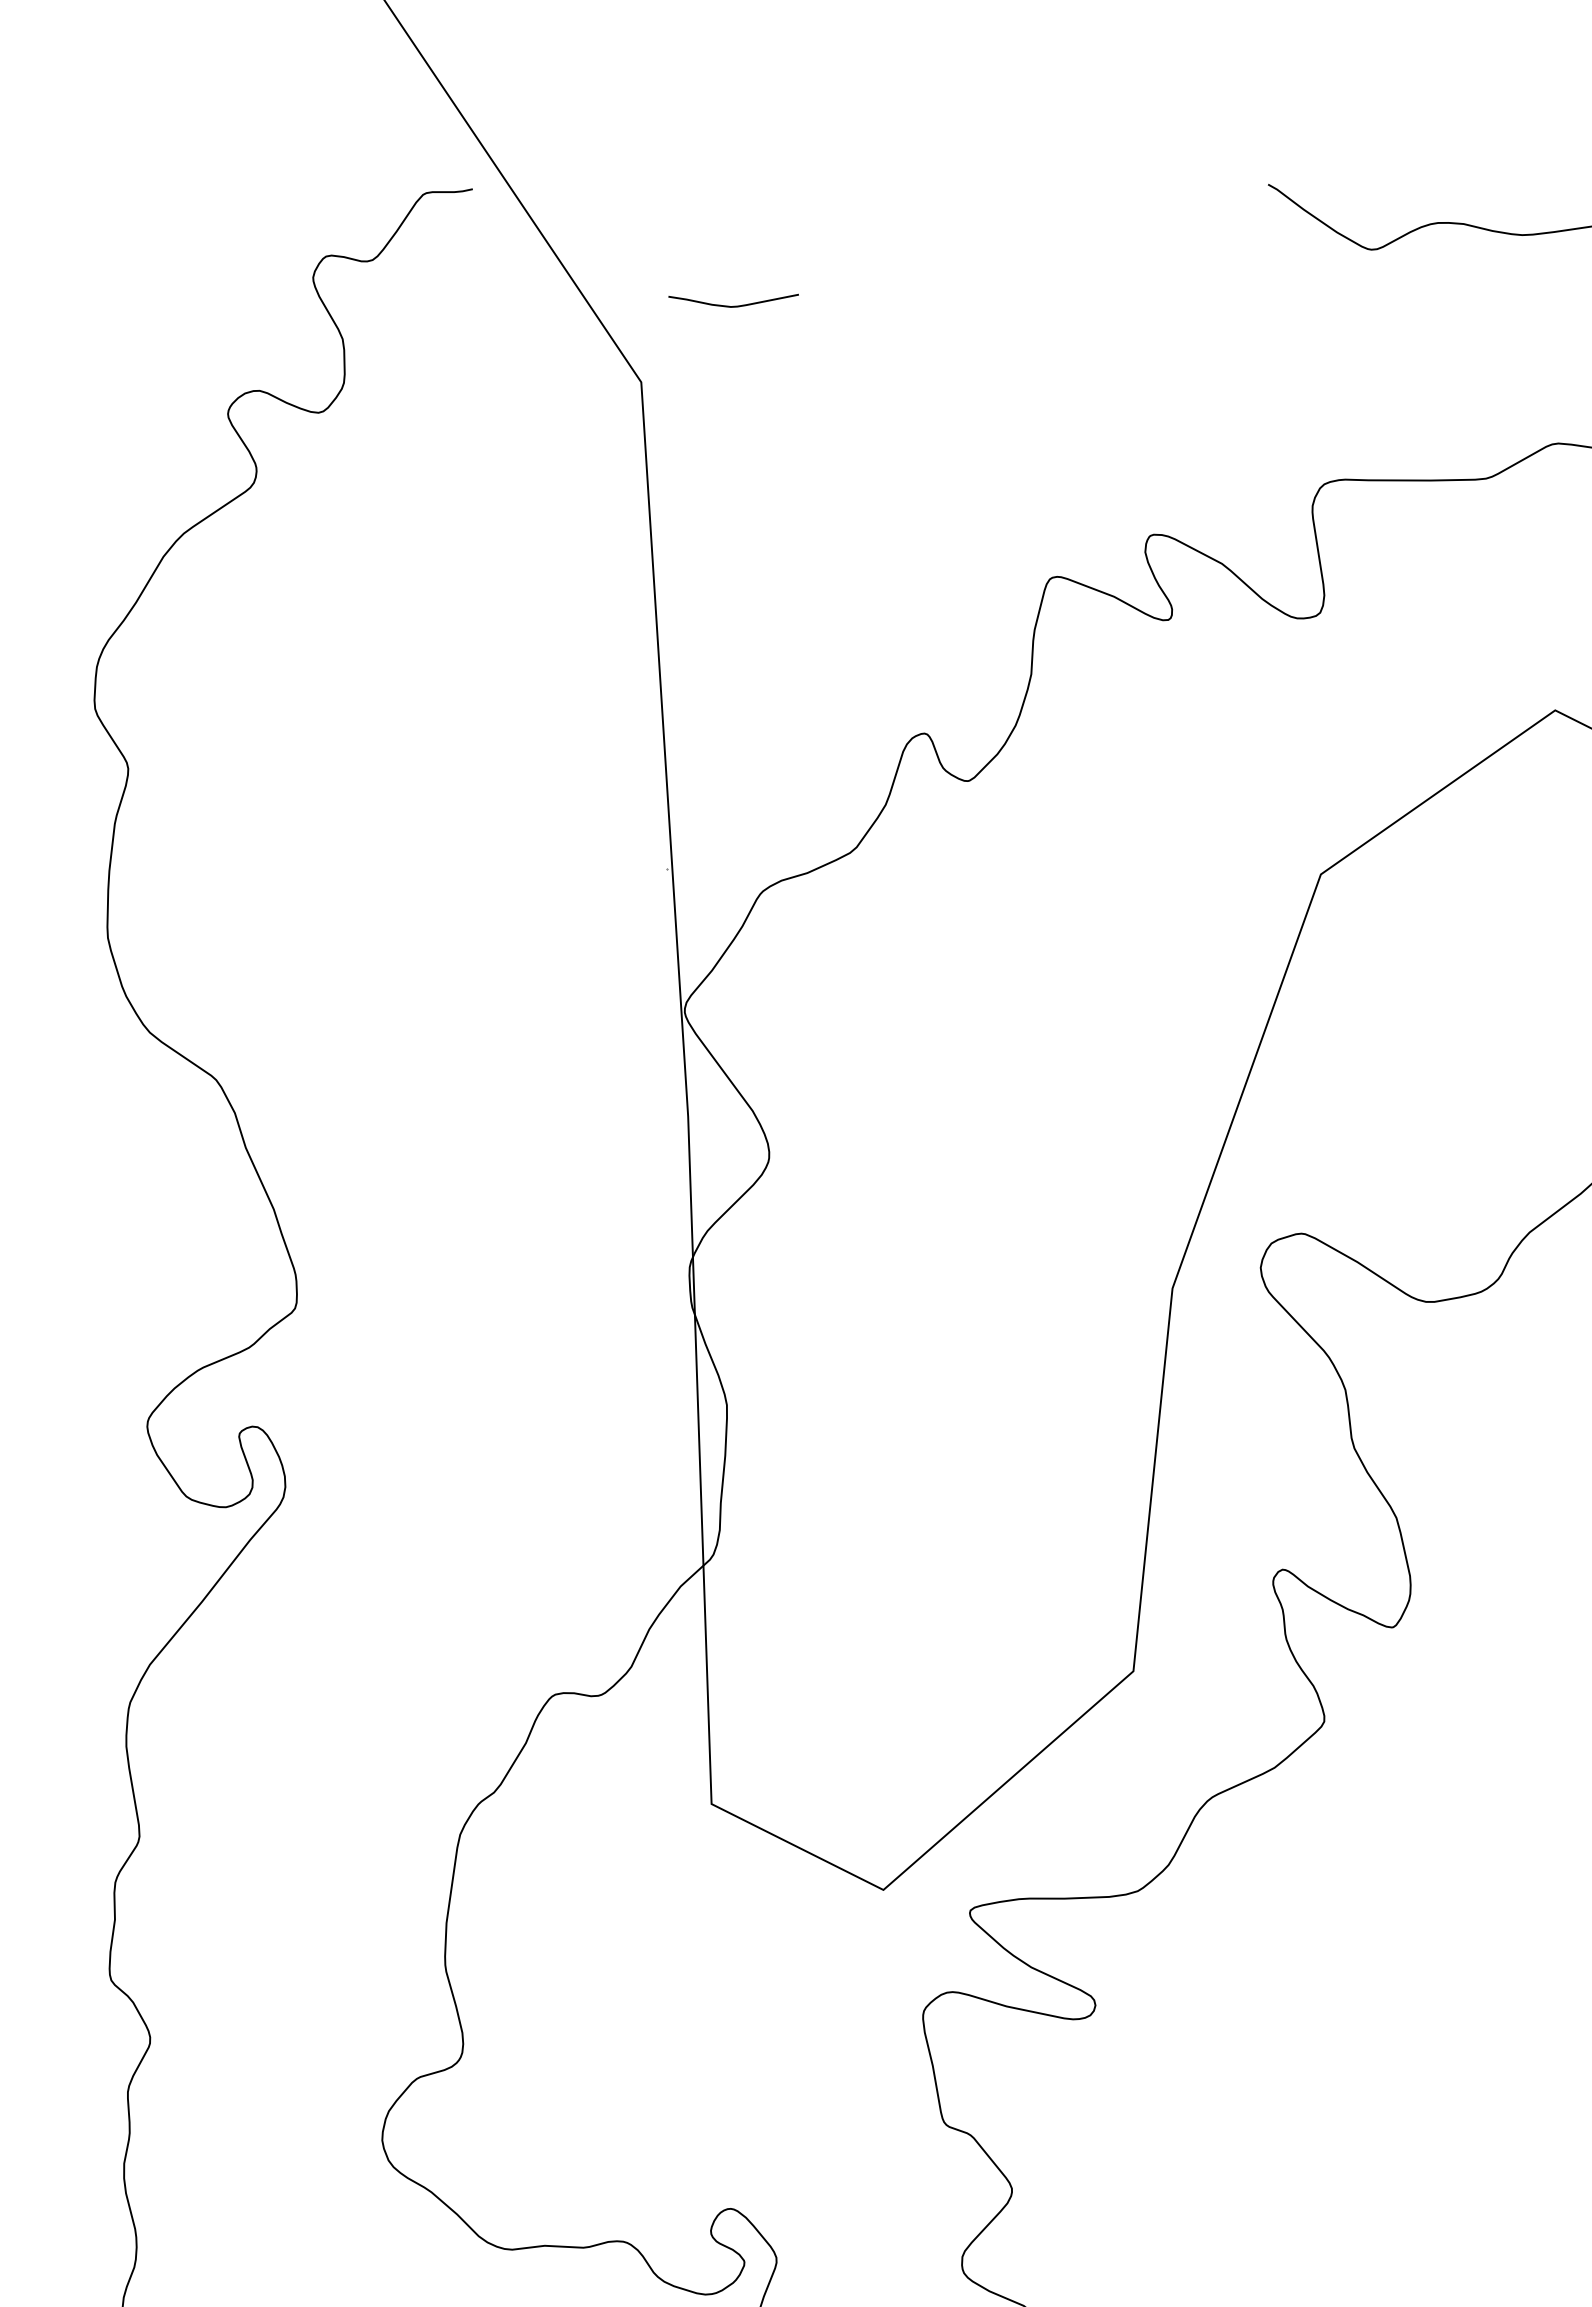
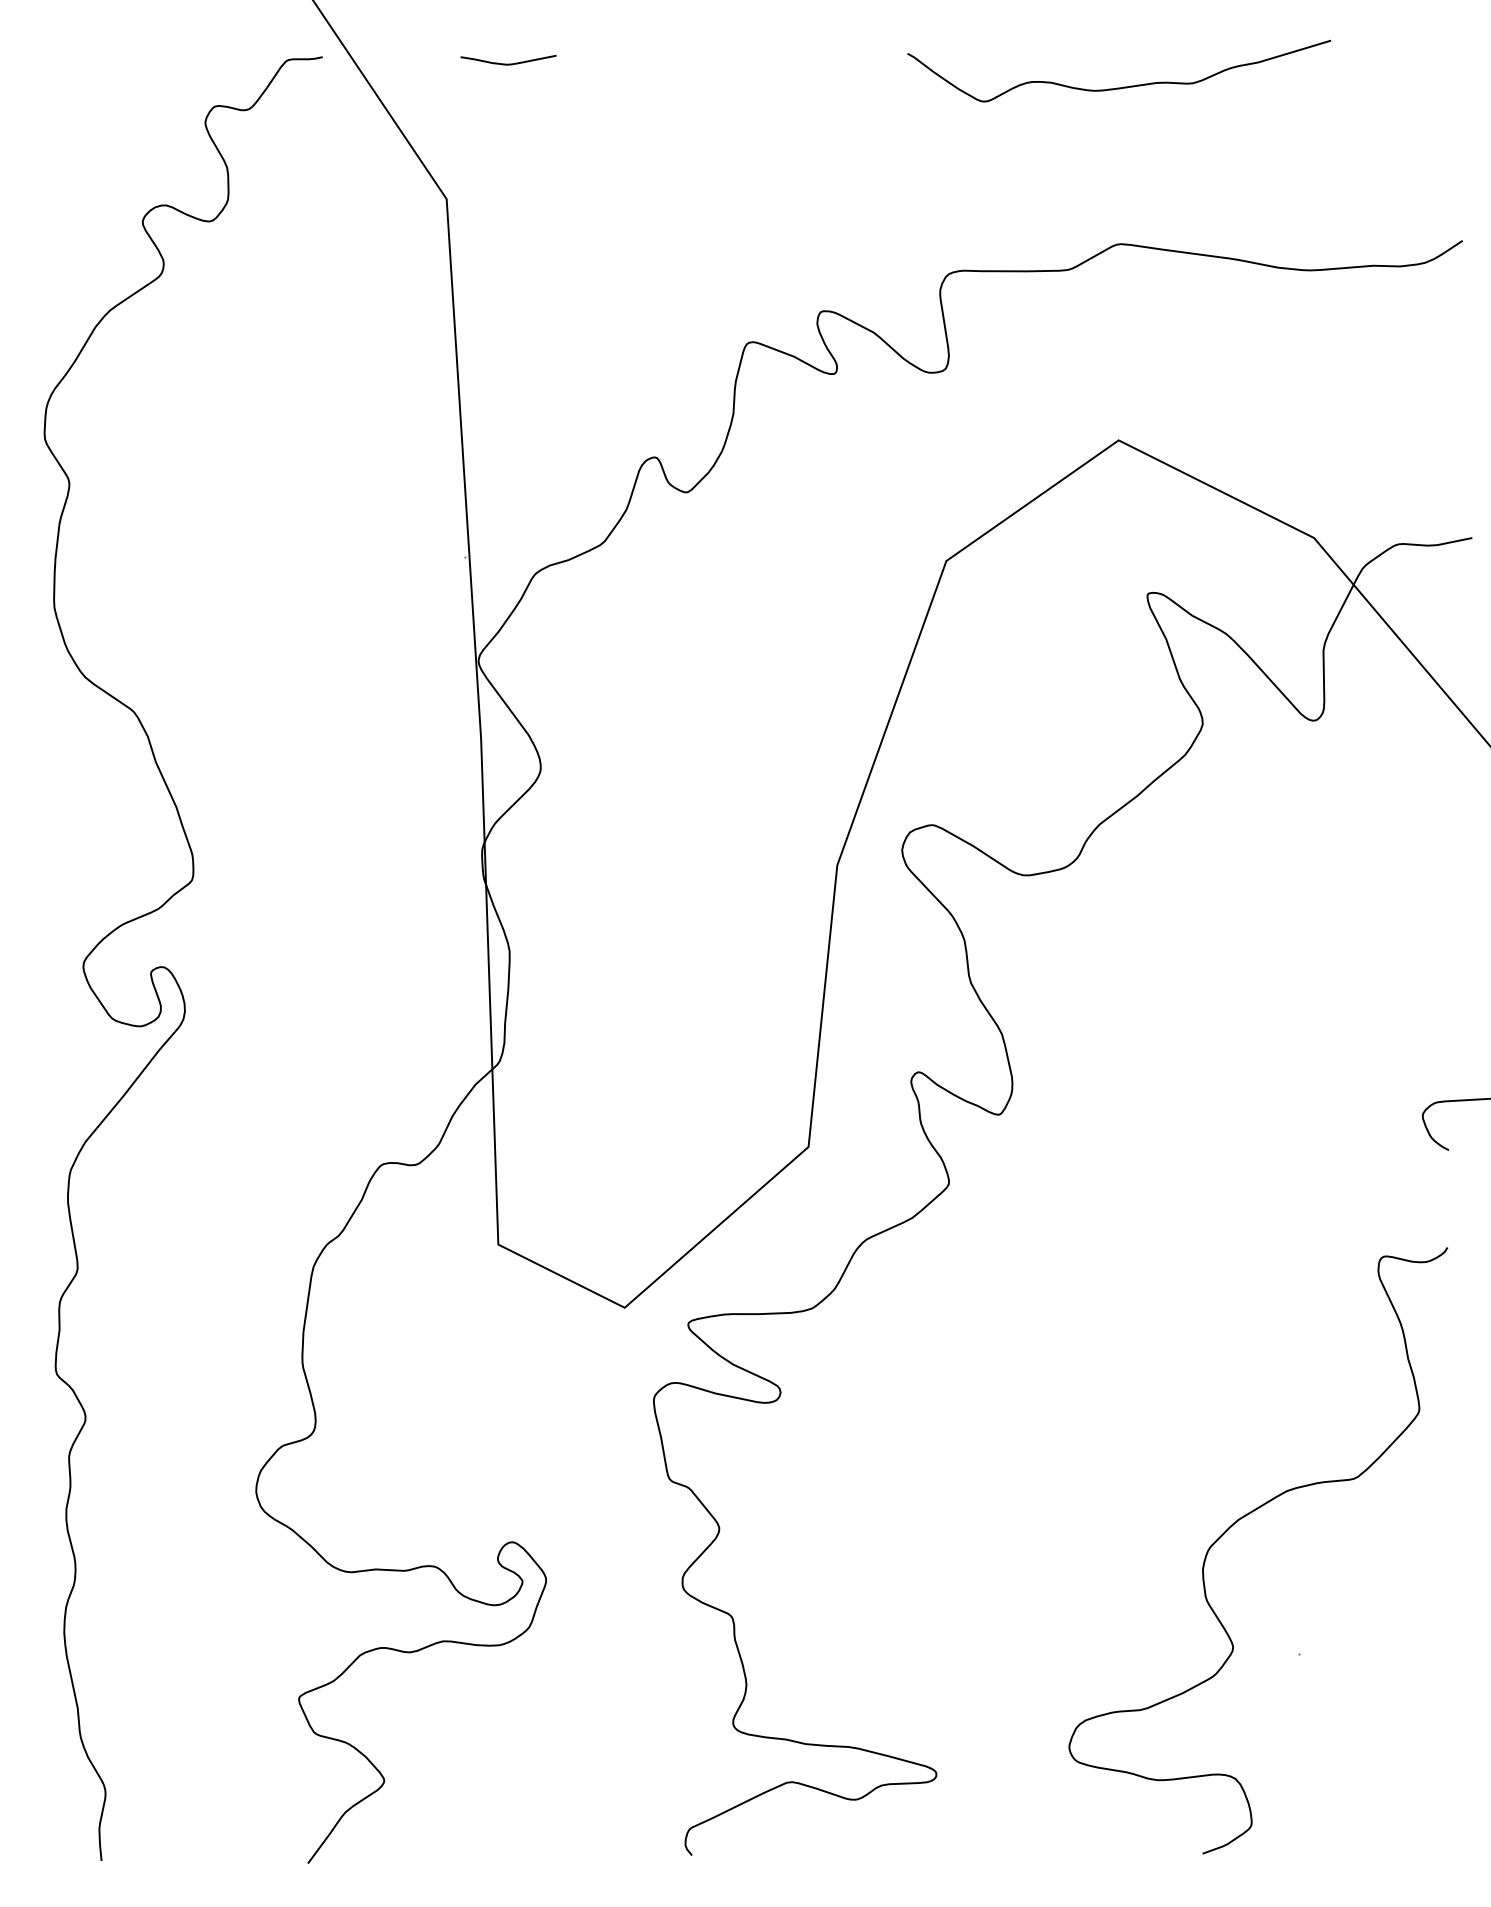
curve: (733, 305) -> (508, 63), moved

